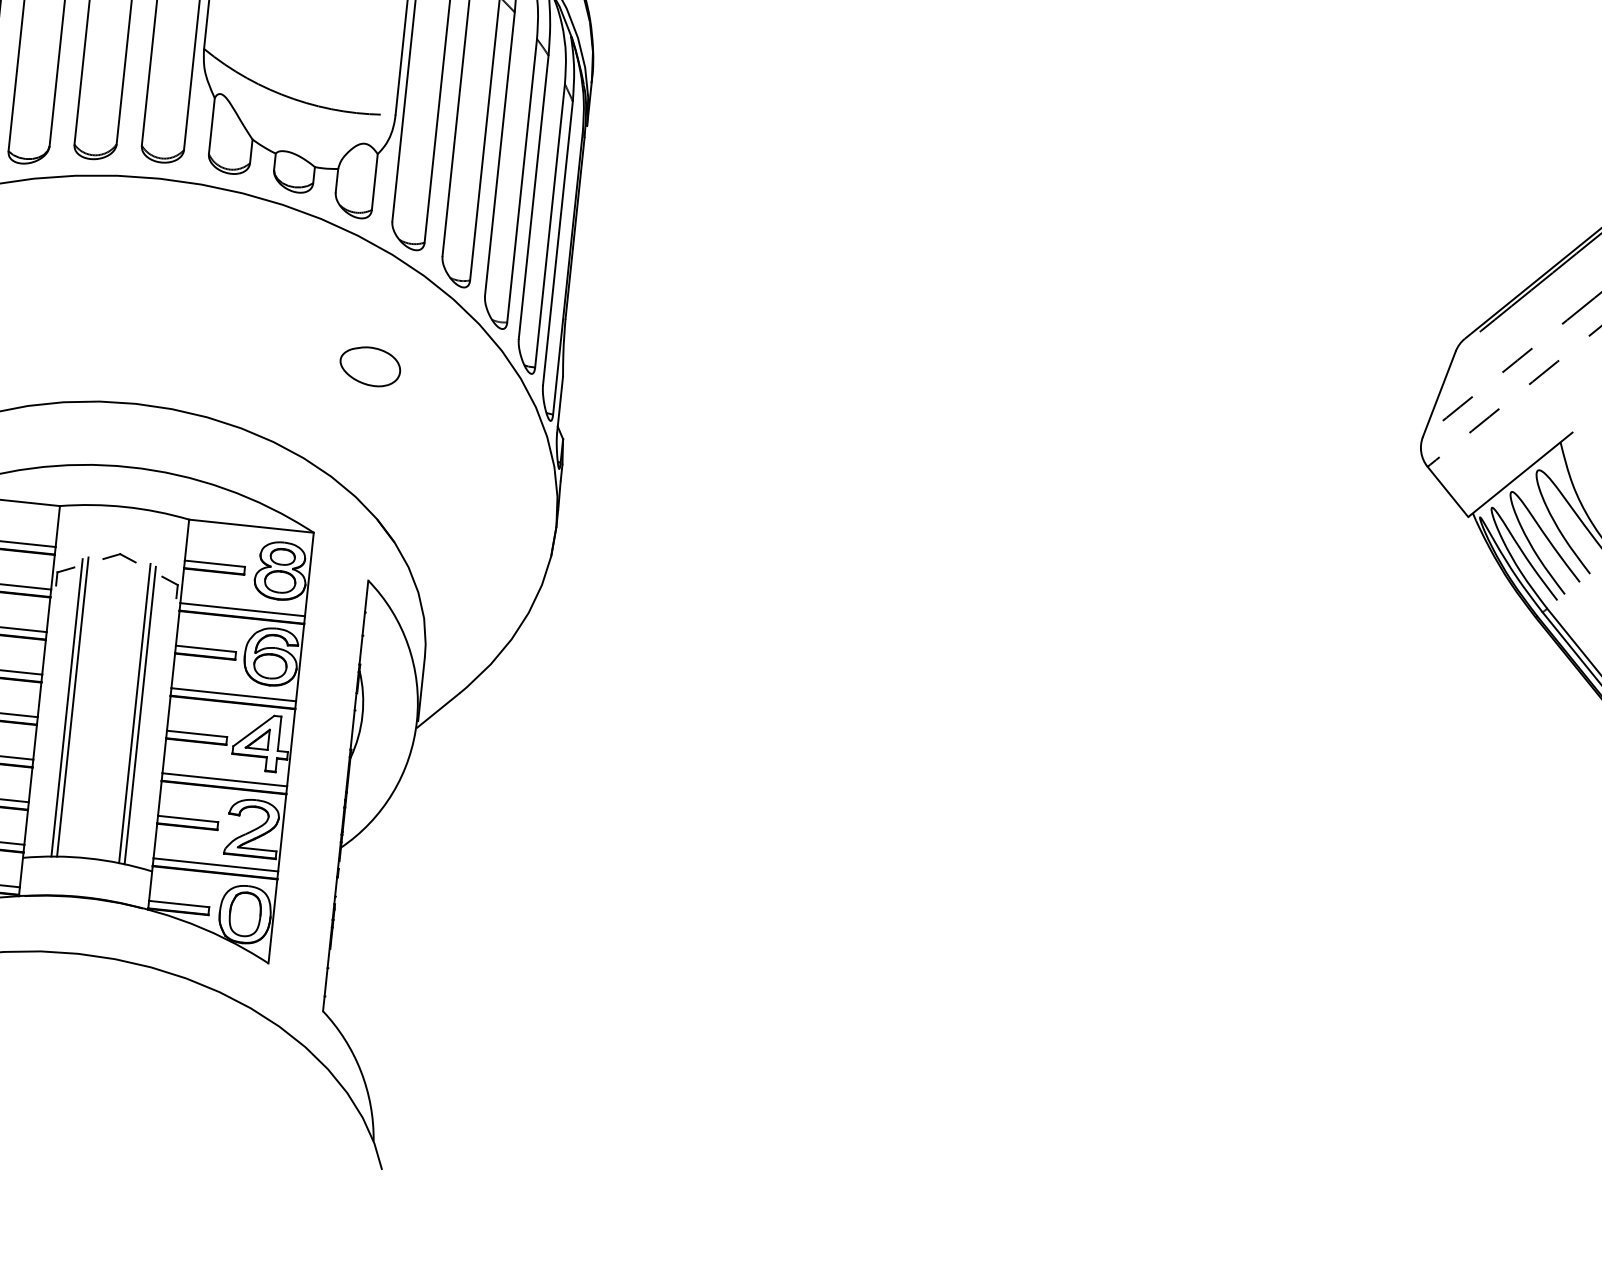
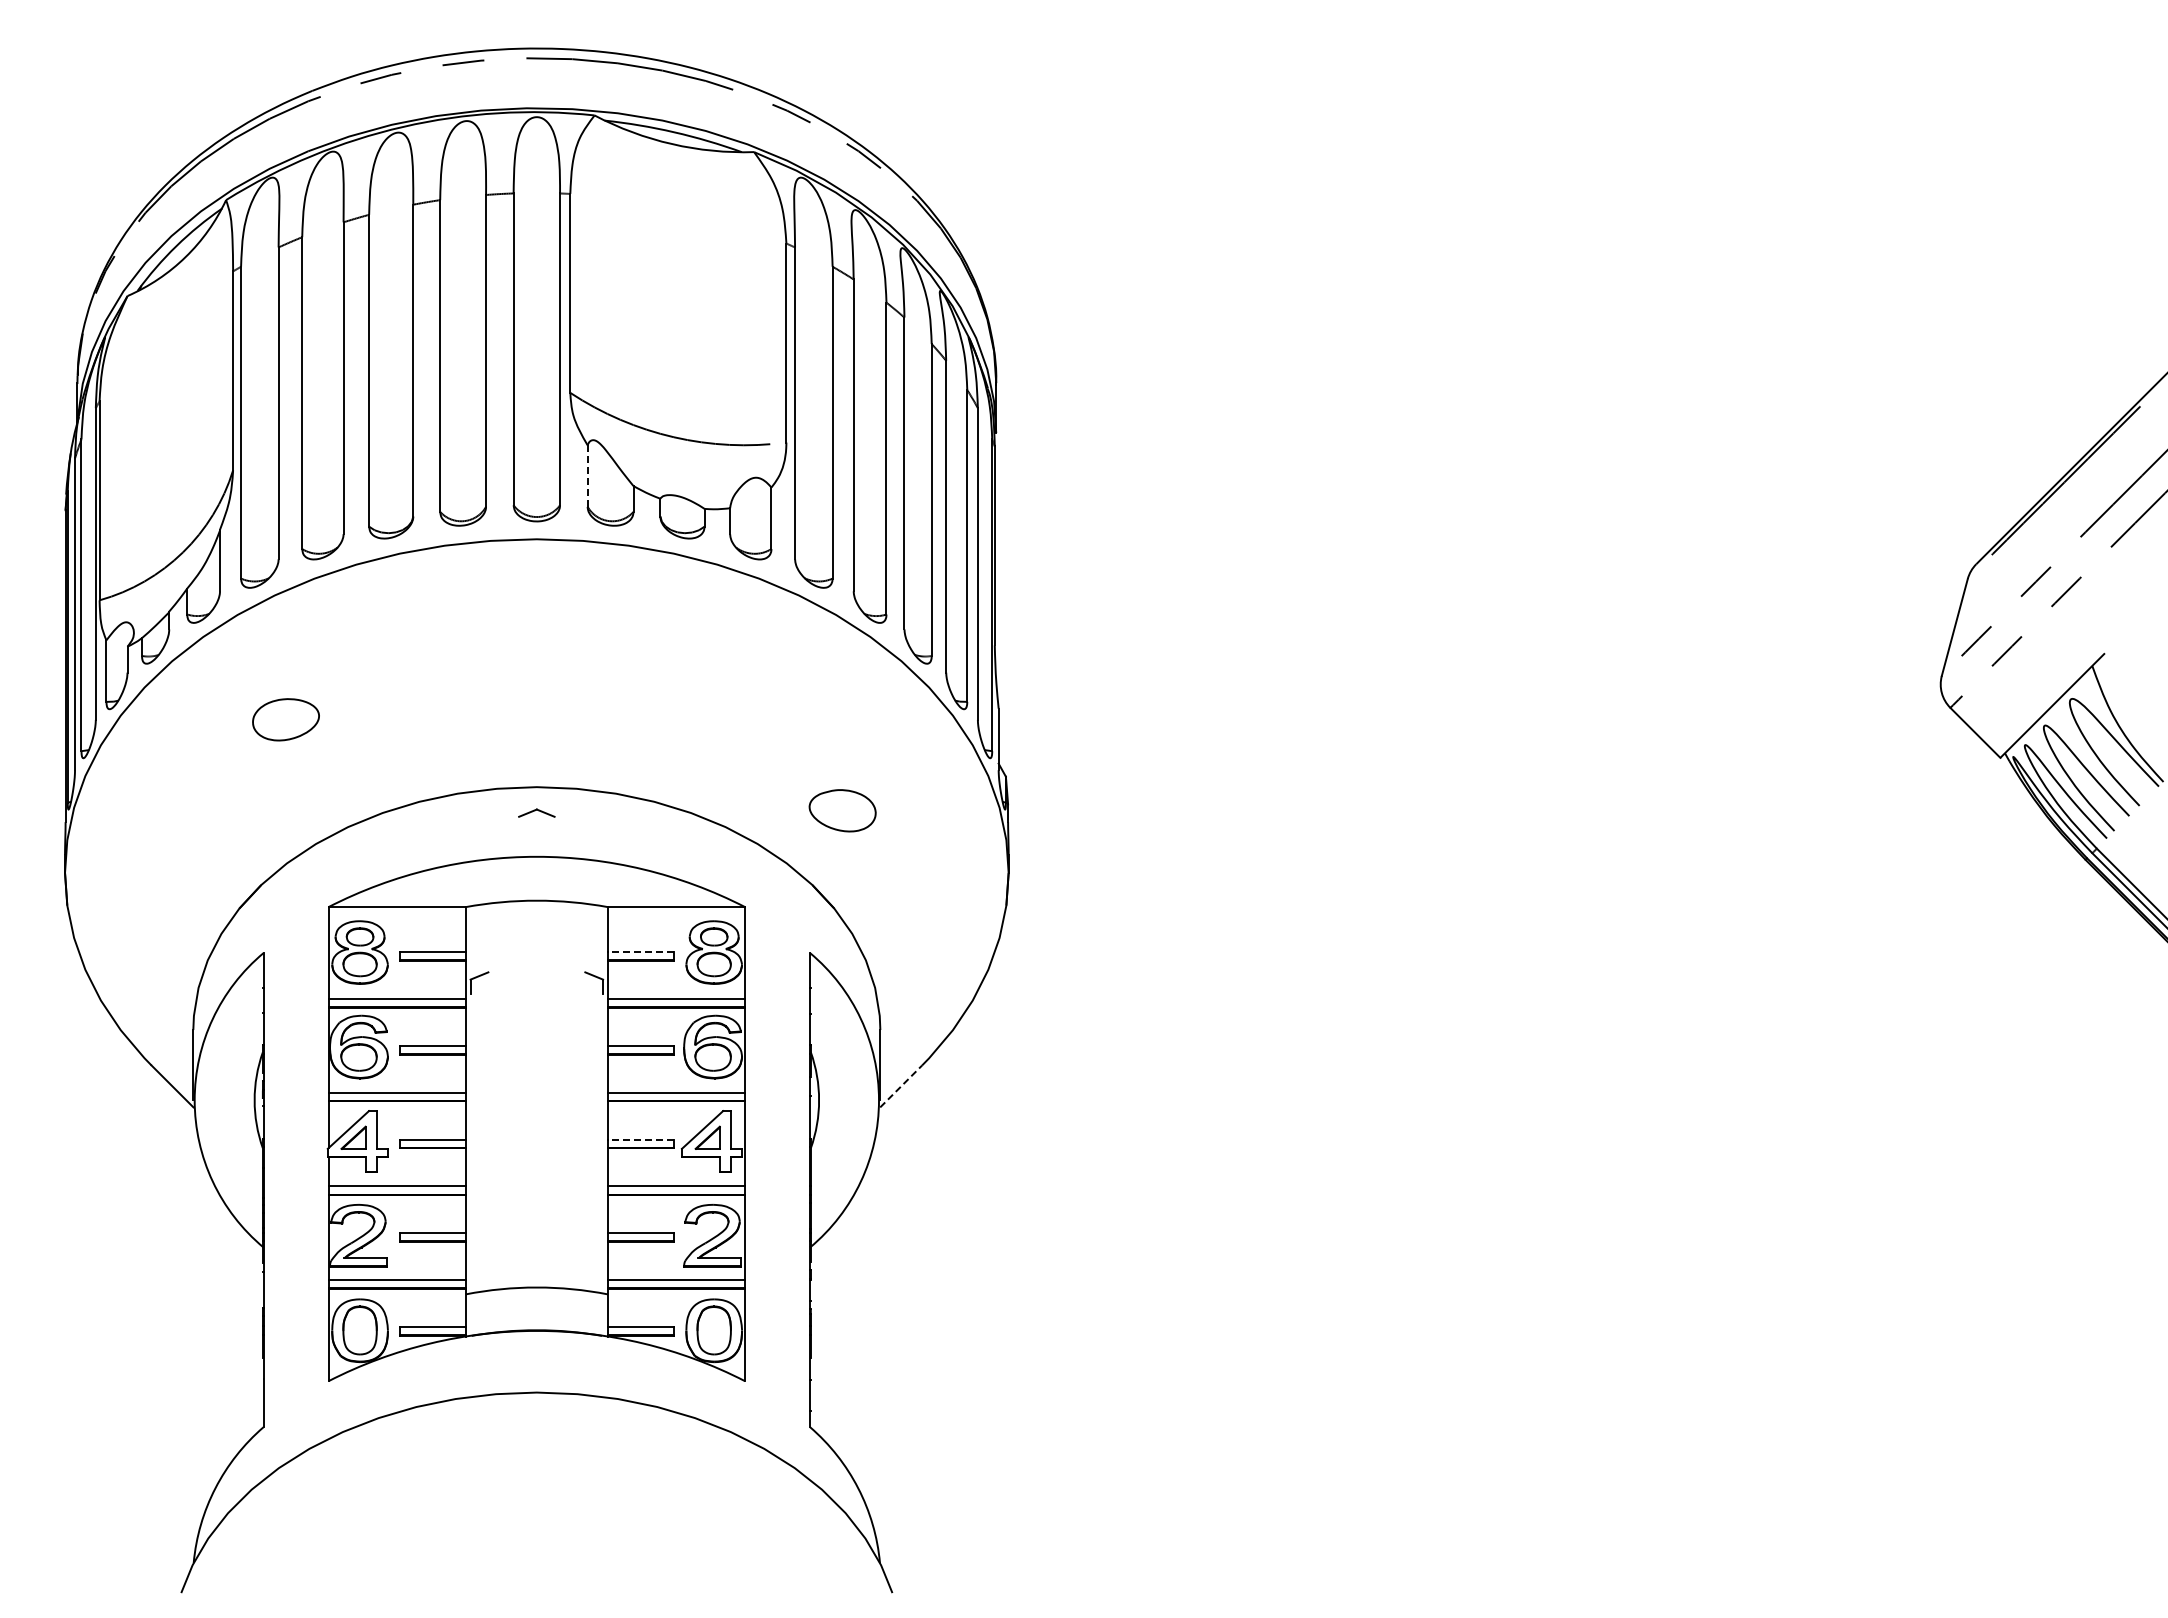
line: (211, 126) -> (587, 476), solid -> dashed
part: (370, 366) -> (842, 810), moved
part: (119, 556) -> (536, 812), moved
line: (214, 563) -> (640, 952), solid -> dashed
line: (67, 707) -> (496, 1125), removed
line: (72, 707) -> (502, 1124), removed
line: (438, 710) -> (901, 1086), solid -> dashed
line: (134, 713) -> (570, 1124), removed
line: (140, 715) -> (577, 1125), removed
line: (196, 733) -> (640, 1139), solid -> dashed

